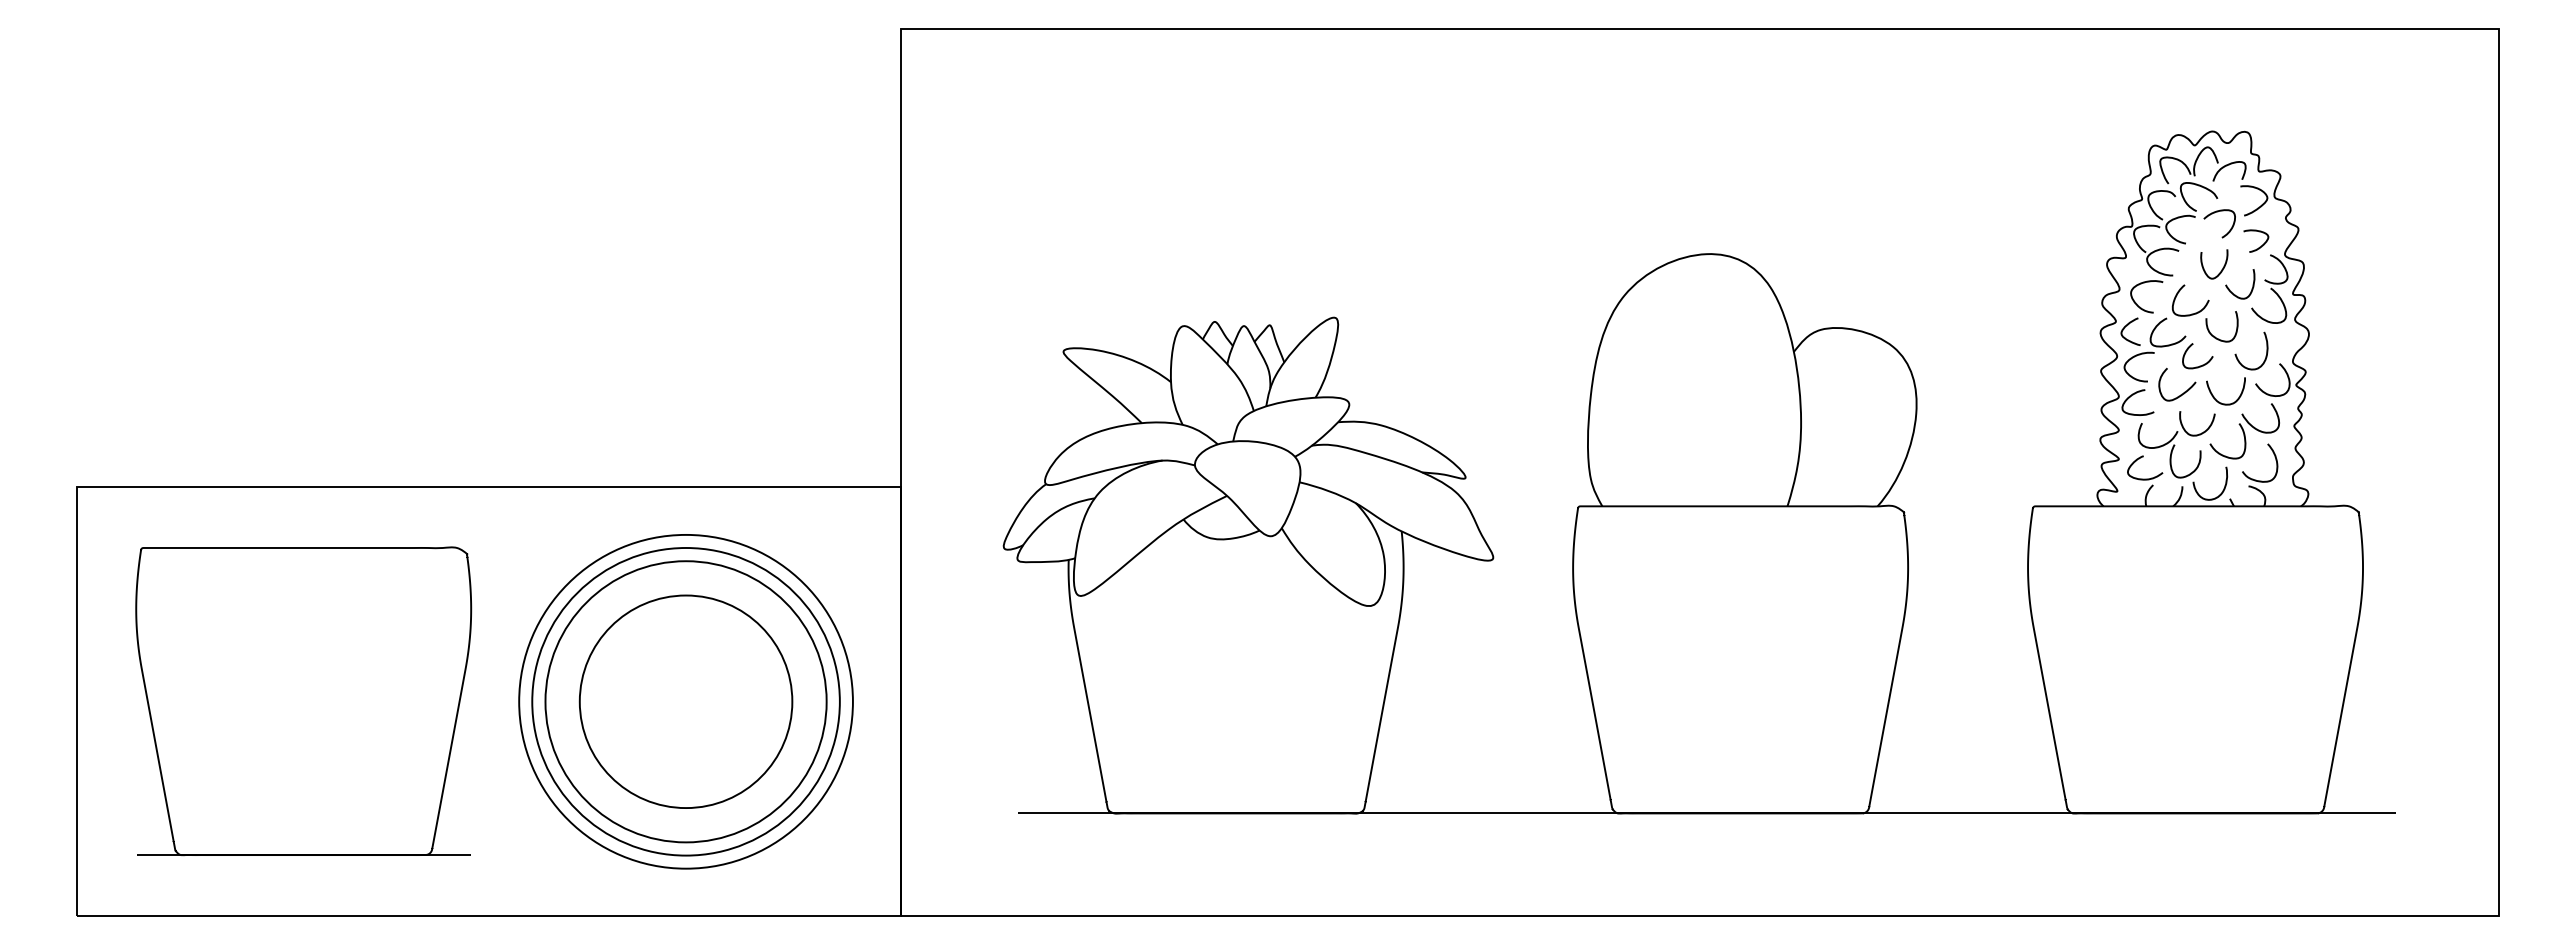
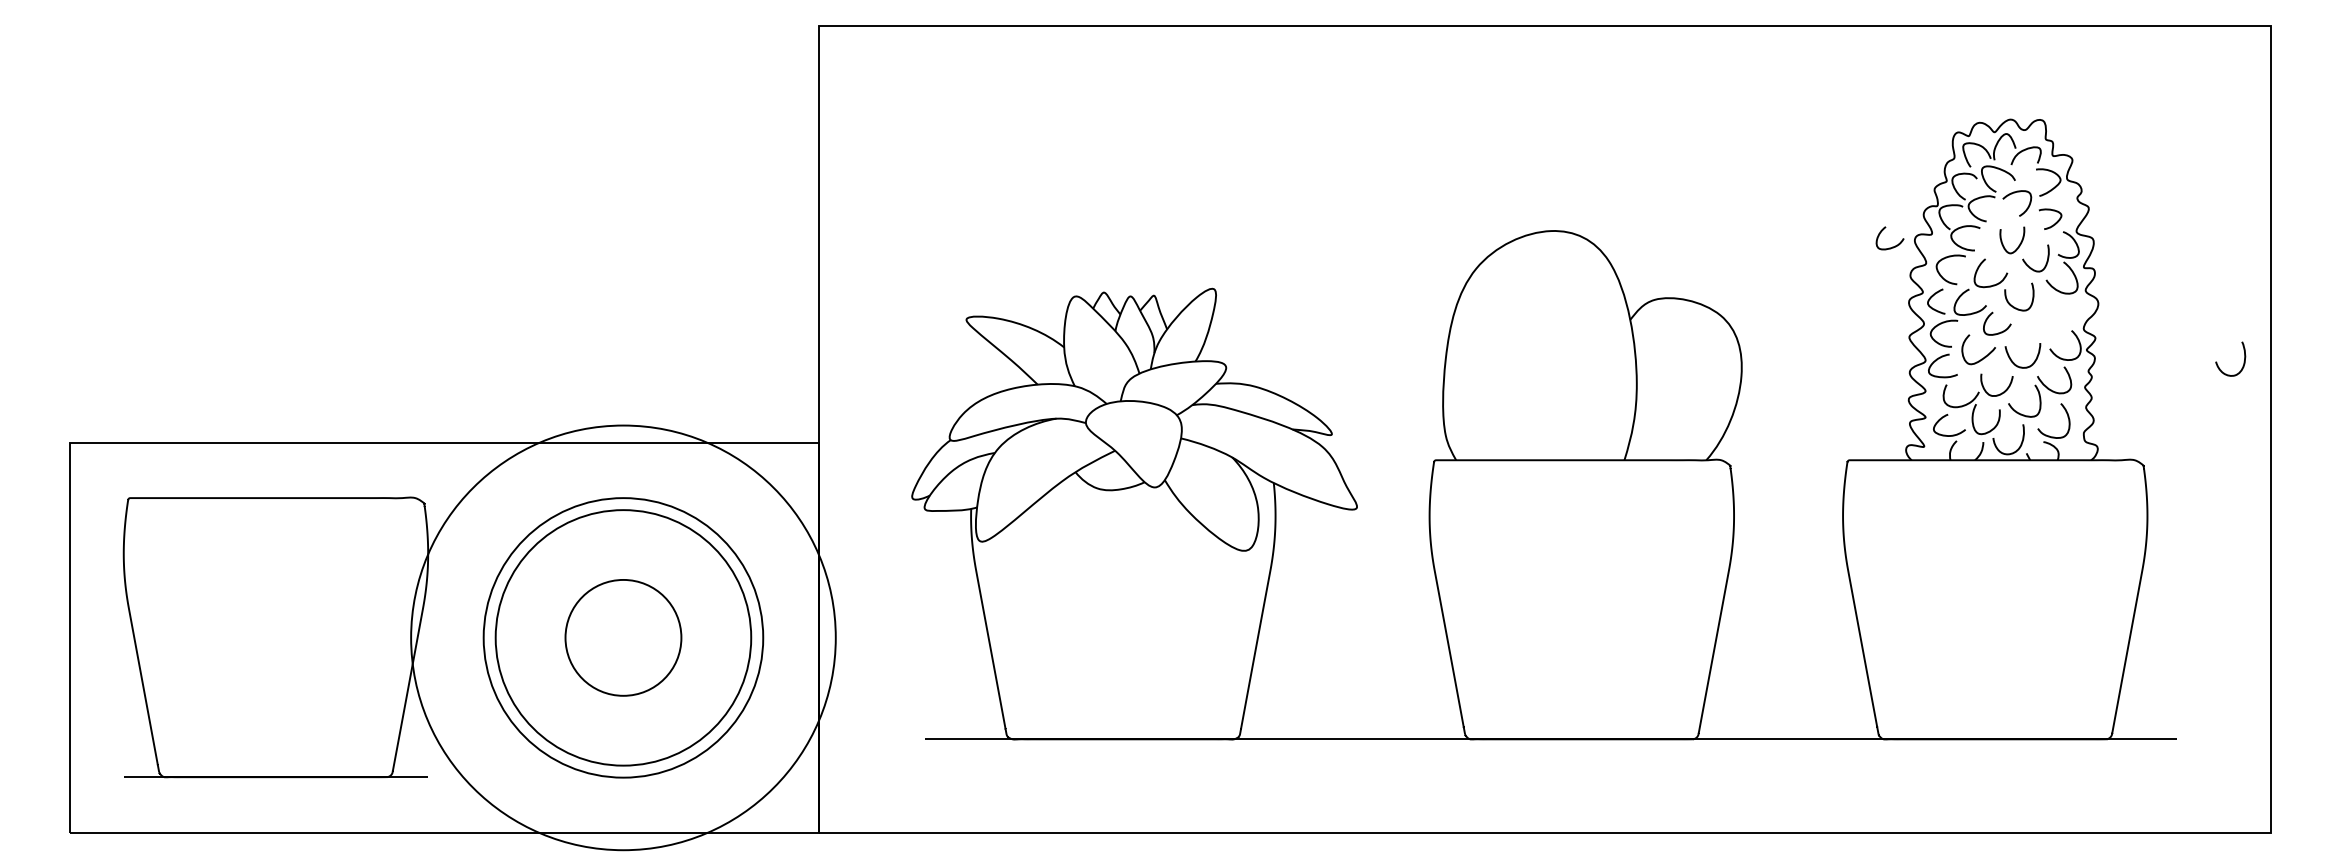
curve: (2081, 271) -> (1891, 246), added
curve: (2265, 355) -> (2243, 363), moved
circle: (685, 701) -> (622, 637), size x0.6
circle: (685, 701) -> (622, 637), size x1.4

